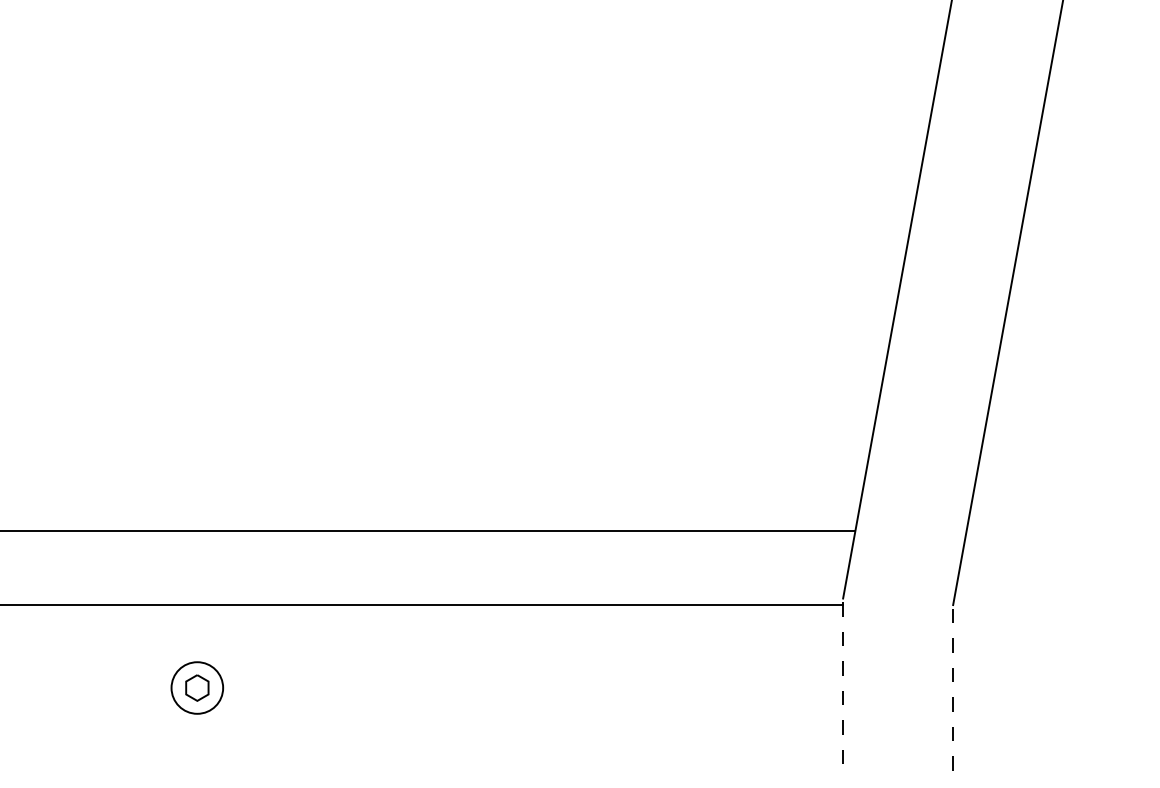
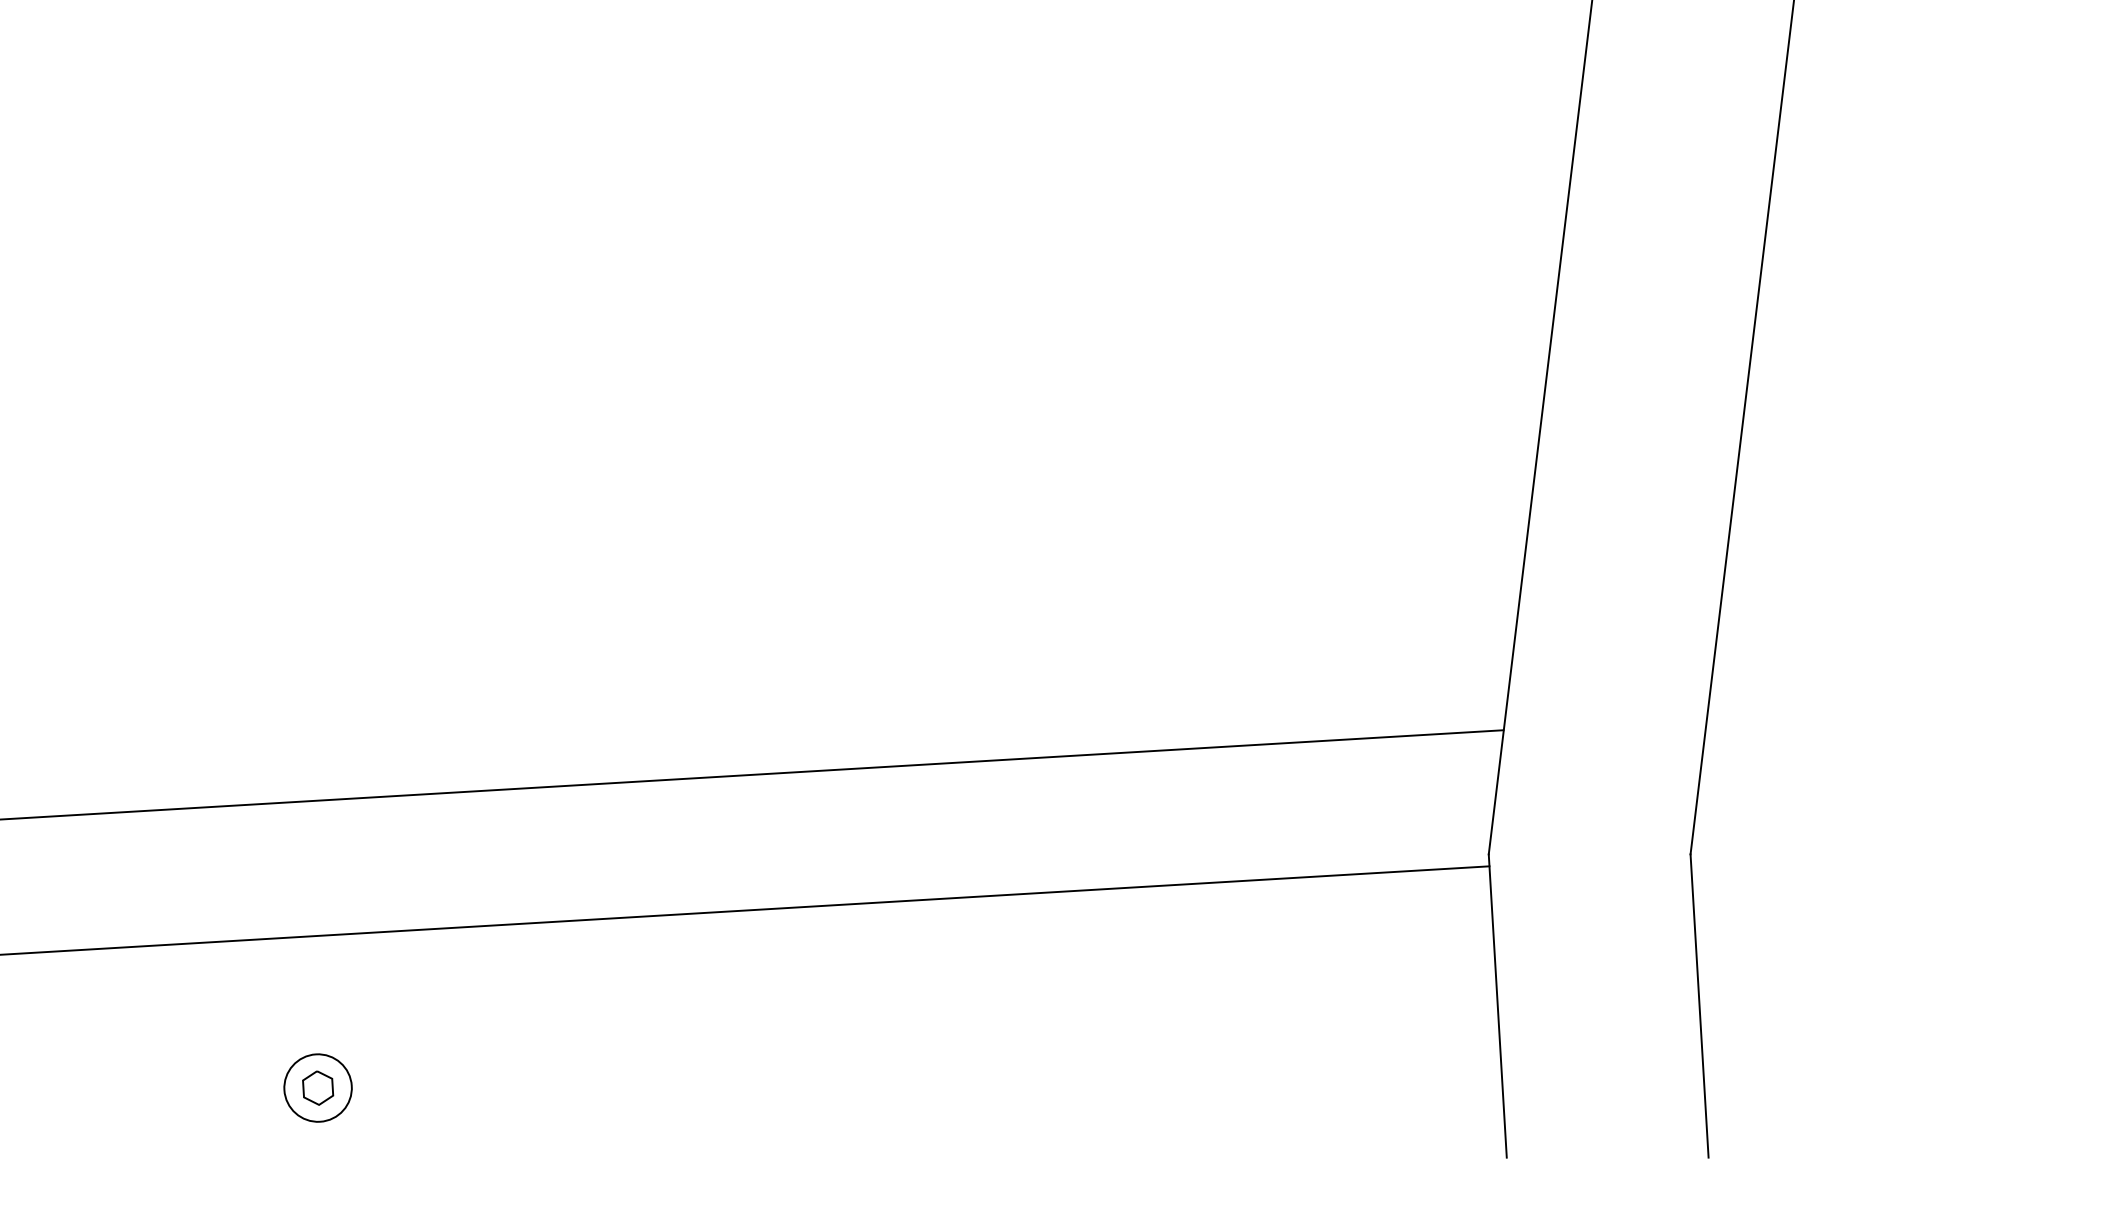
line: (843, 681) -> (1498, 1006), dashed -> solid
part: (196, 687) -> (316, 1087), size x0.71
line: (953, 688) -> (1700, 1006), dashed -> solid

